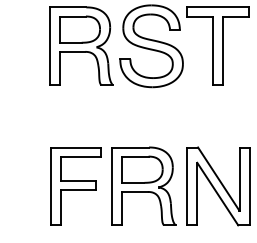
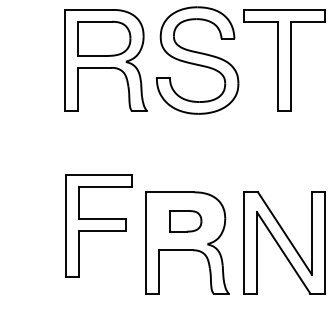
part: (142, 169) -> (185, 221), size x0.6
part: (75, 186) -> (98, 225), moved

